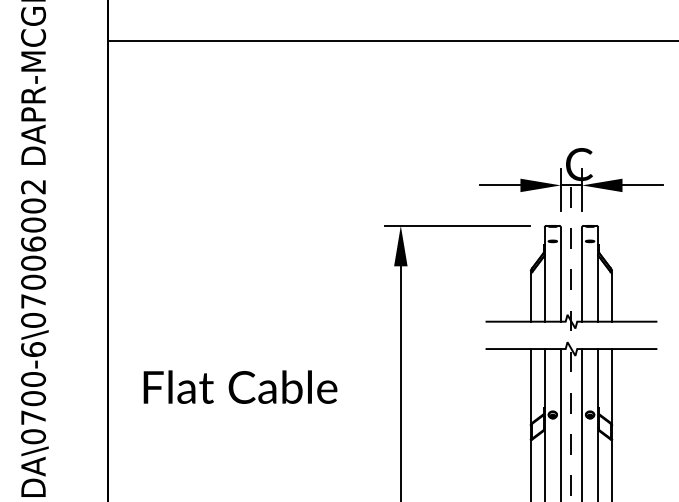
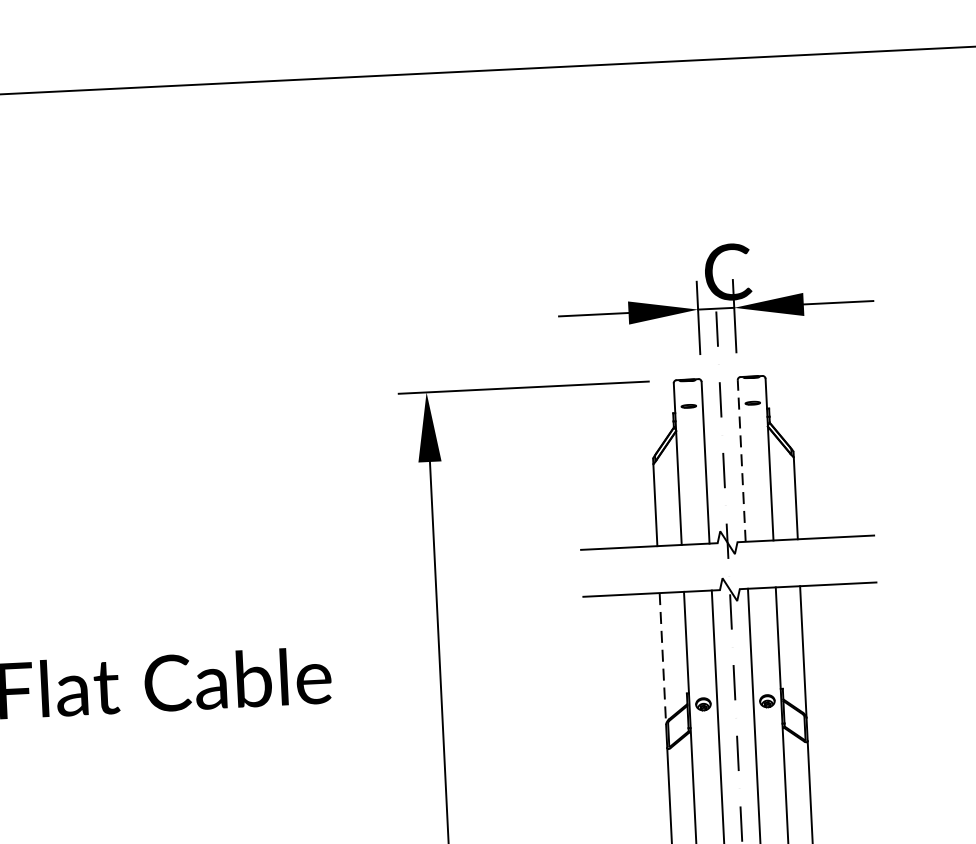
line: (581, 274) -> (740, 460), solid -> dashed
line: (530, 387) -> (662, 659), solid -> dashed

